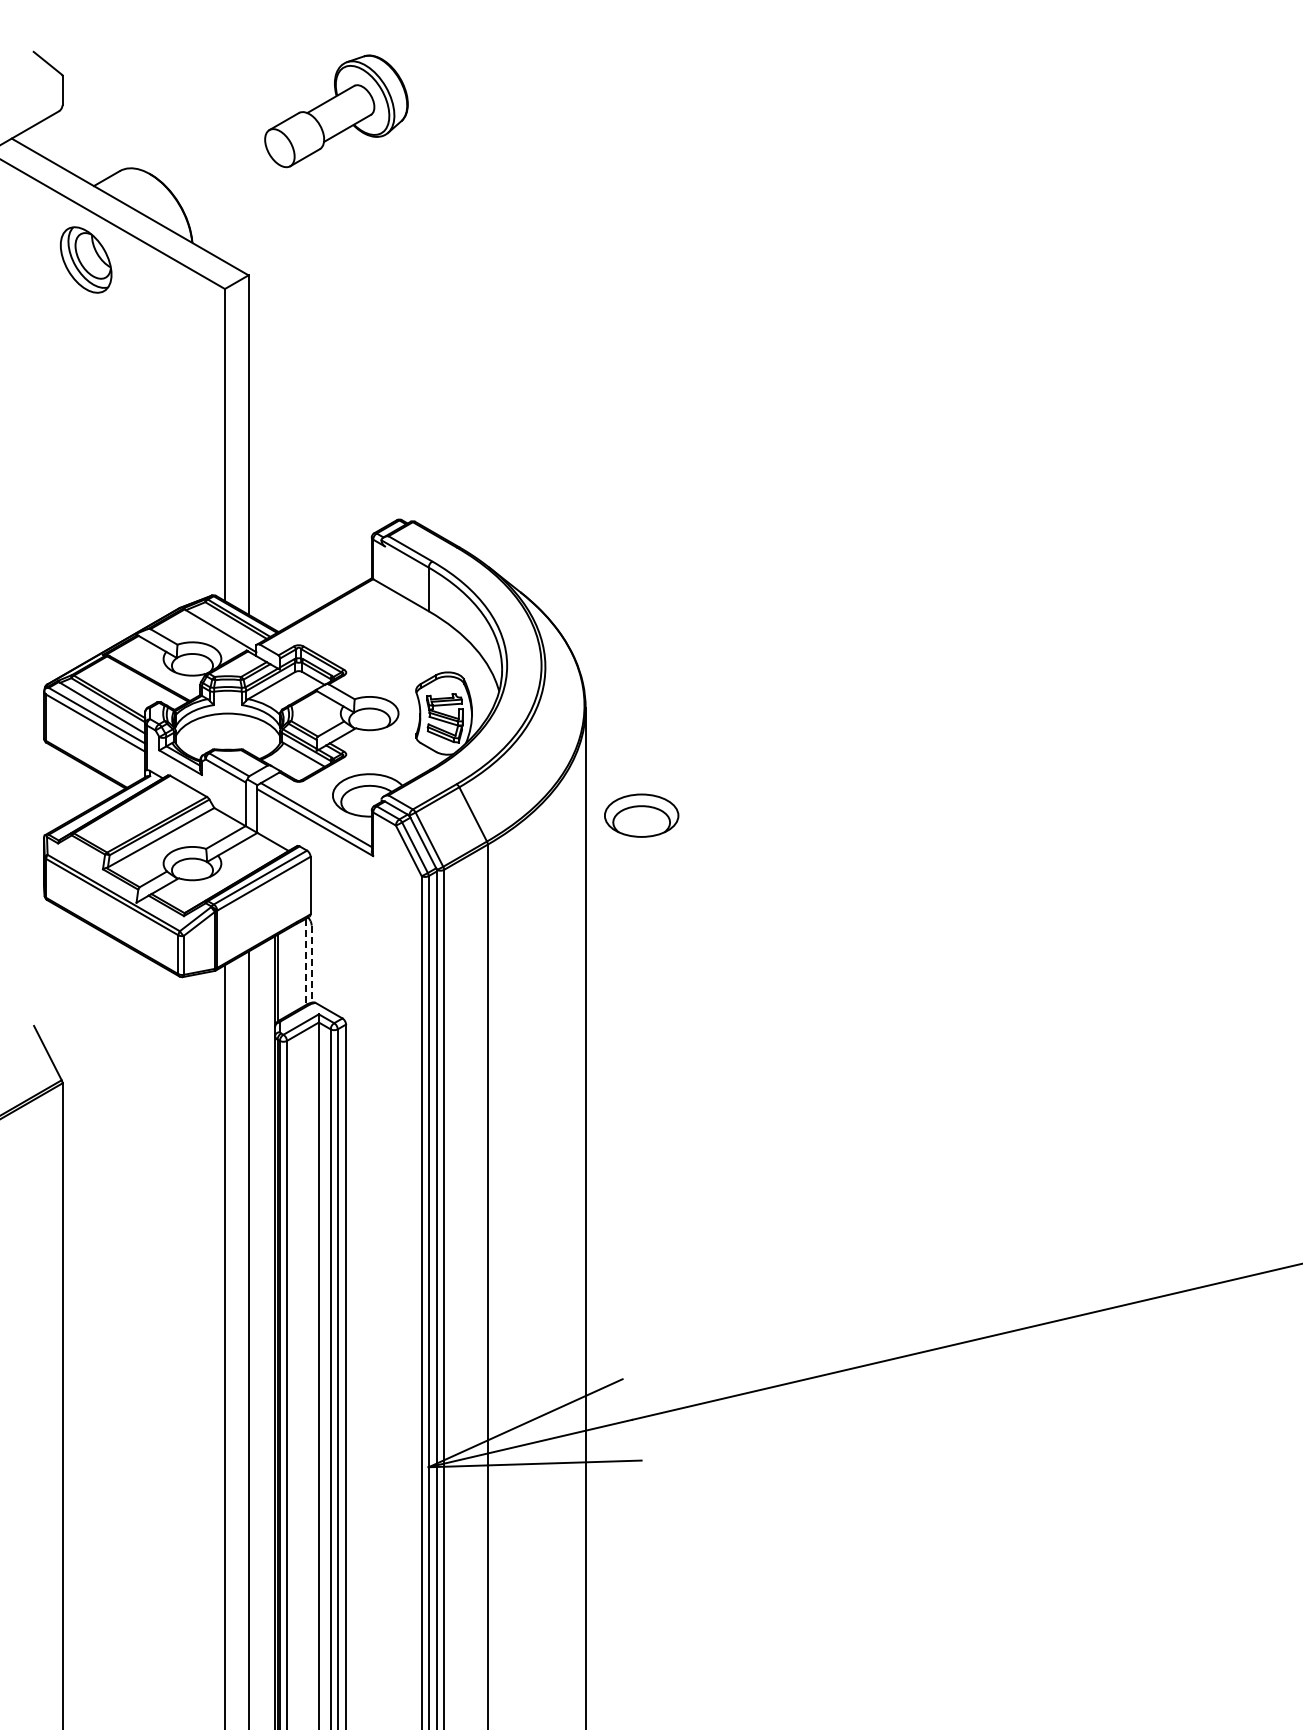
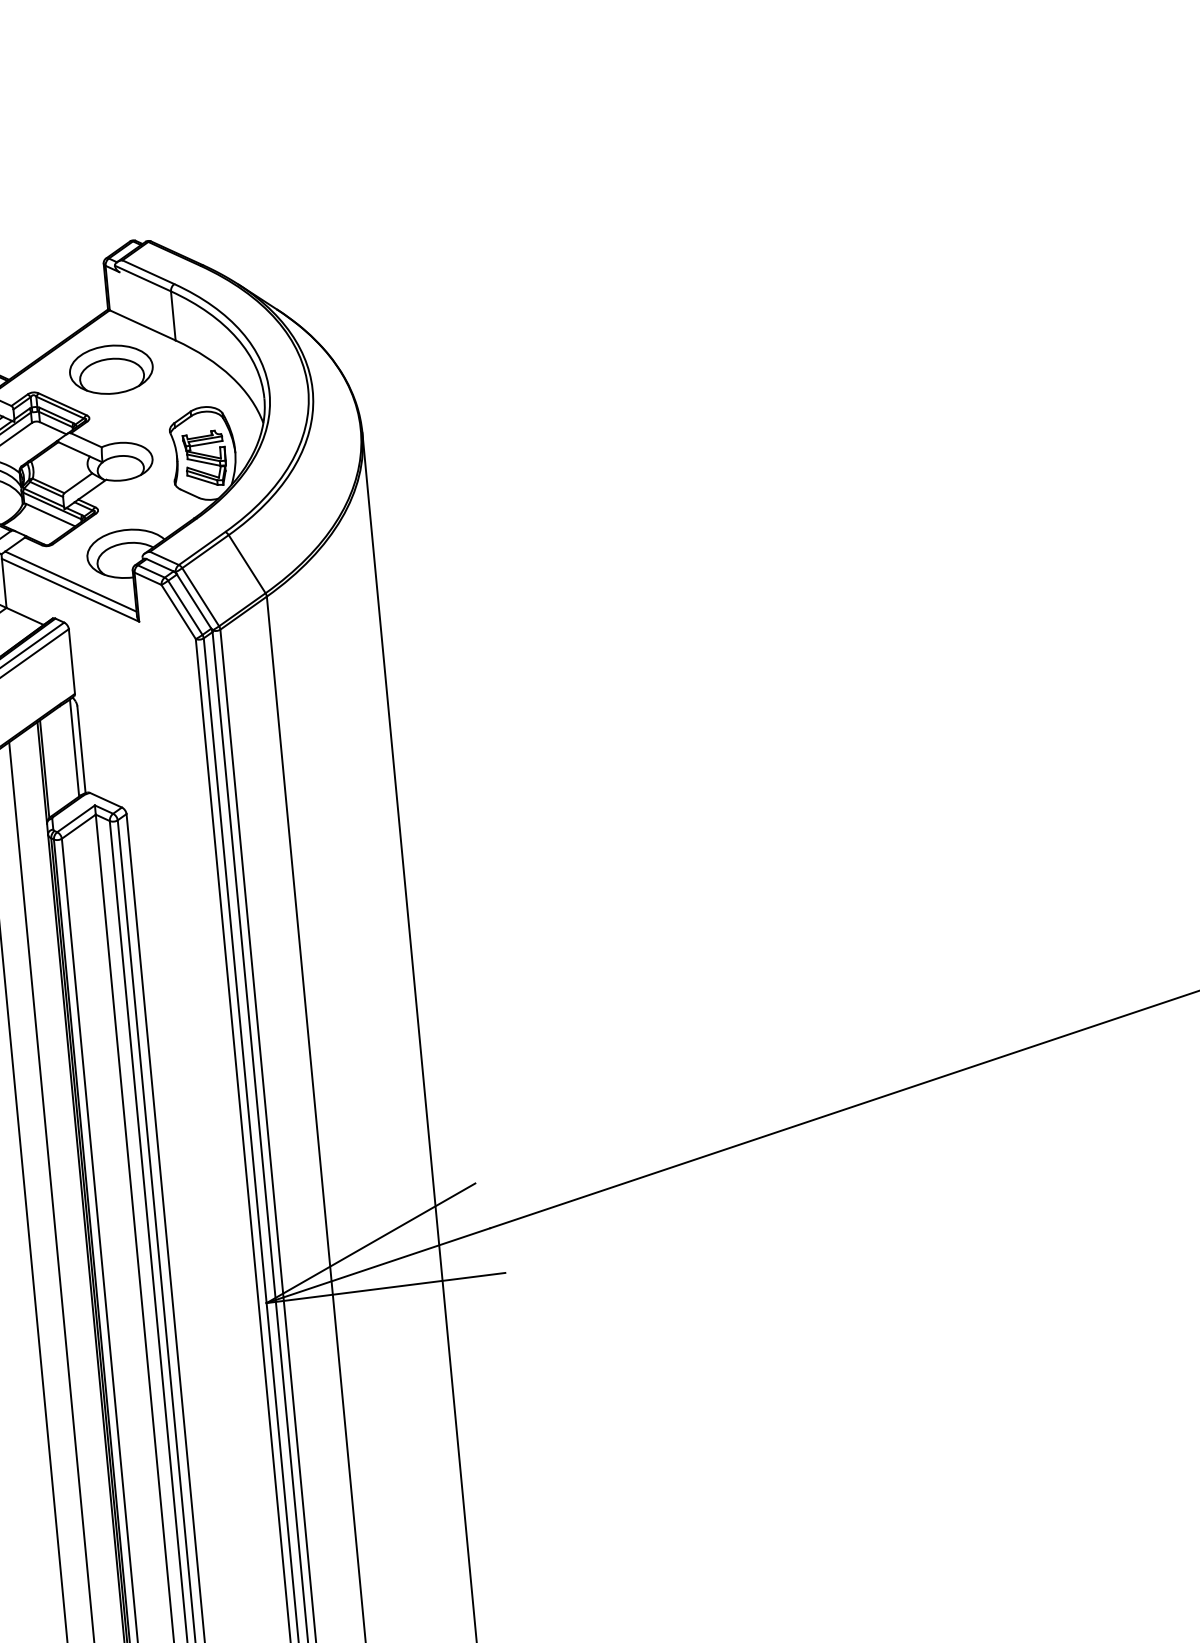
part: (641, 815) -> (111, 369), moved
line: (305, 962) -> (74, 748), dashed -> solid
line: (311, 964) -> (81, 750), dashed -> solid

